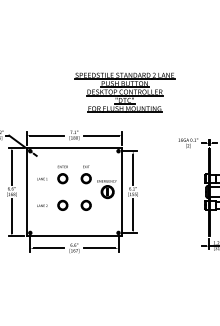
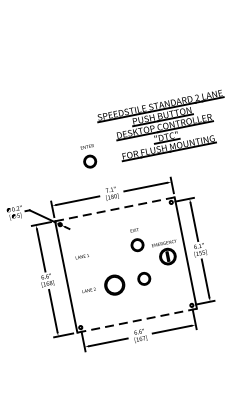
line: (74, 147) -> (114, 208), solid -> dashed
part: (62, 174) -> (88, 156), moved
part: (62, 204) -> (114, 283), size x1.6
line: (74, 236) -> (137, 320), solid -> dashed

